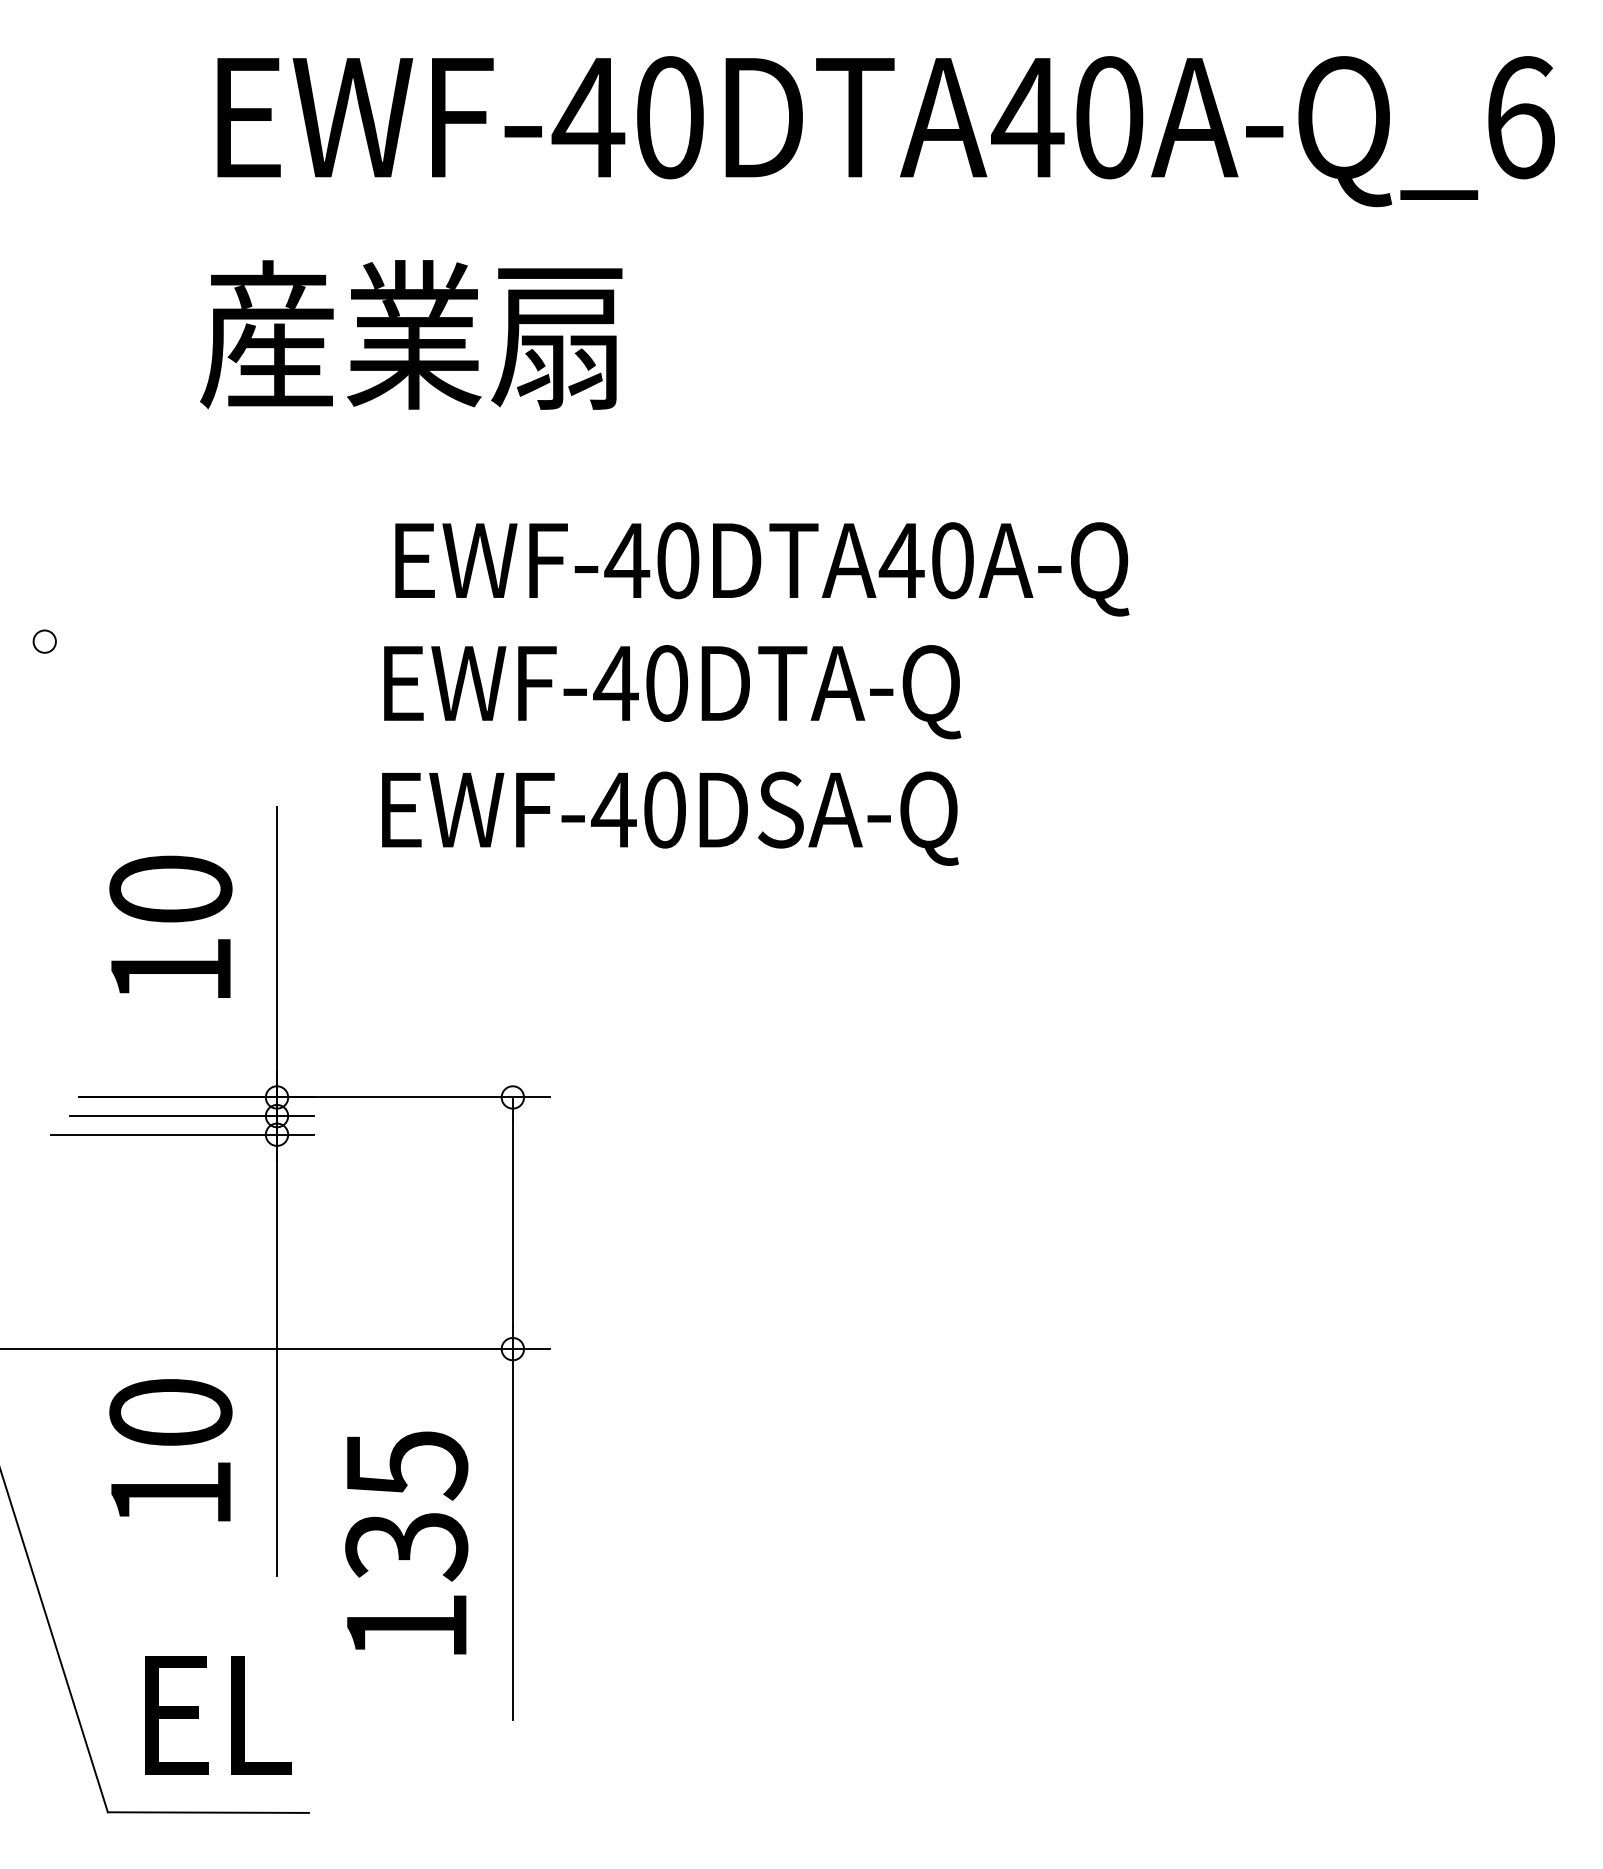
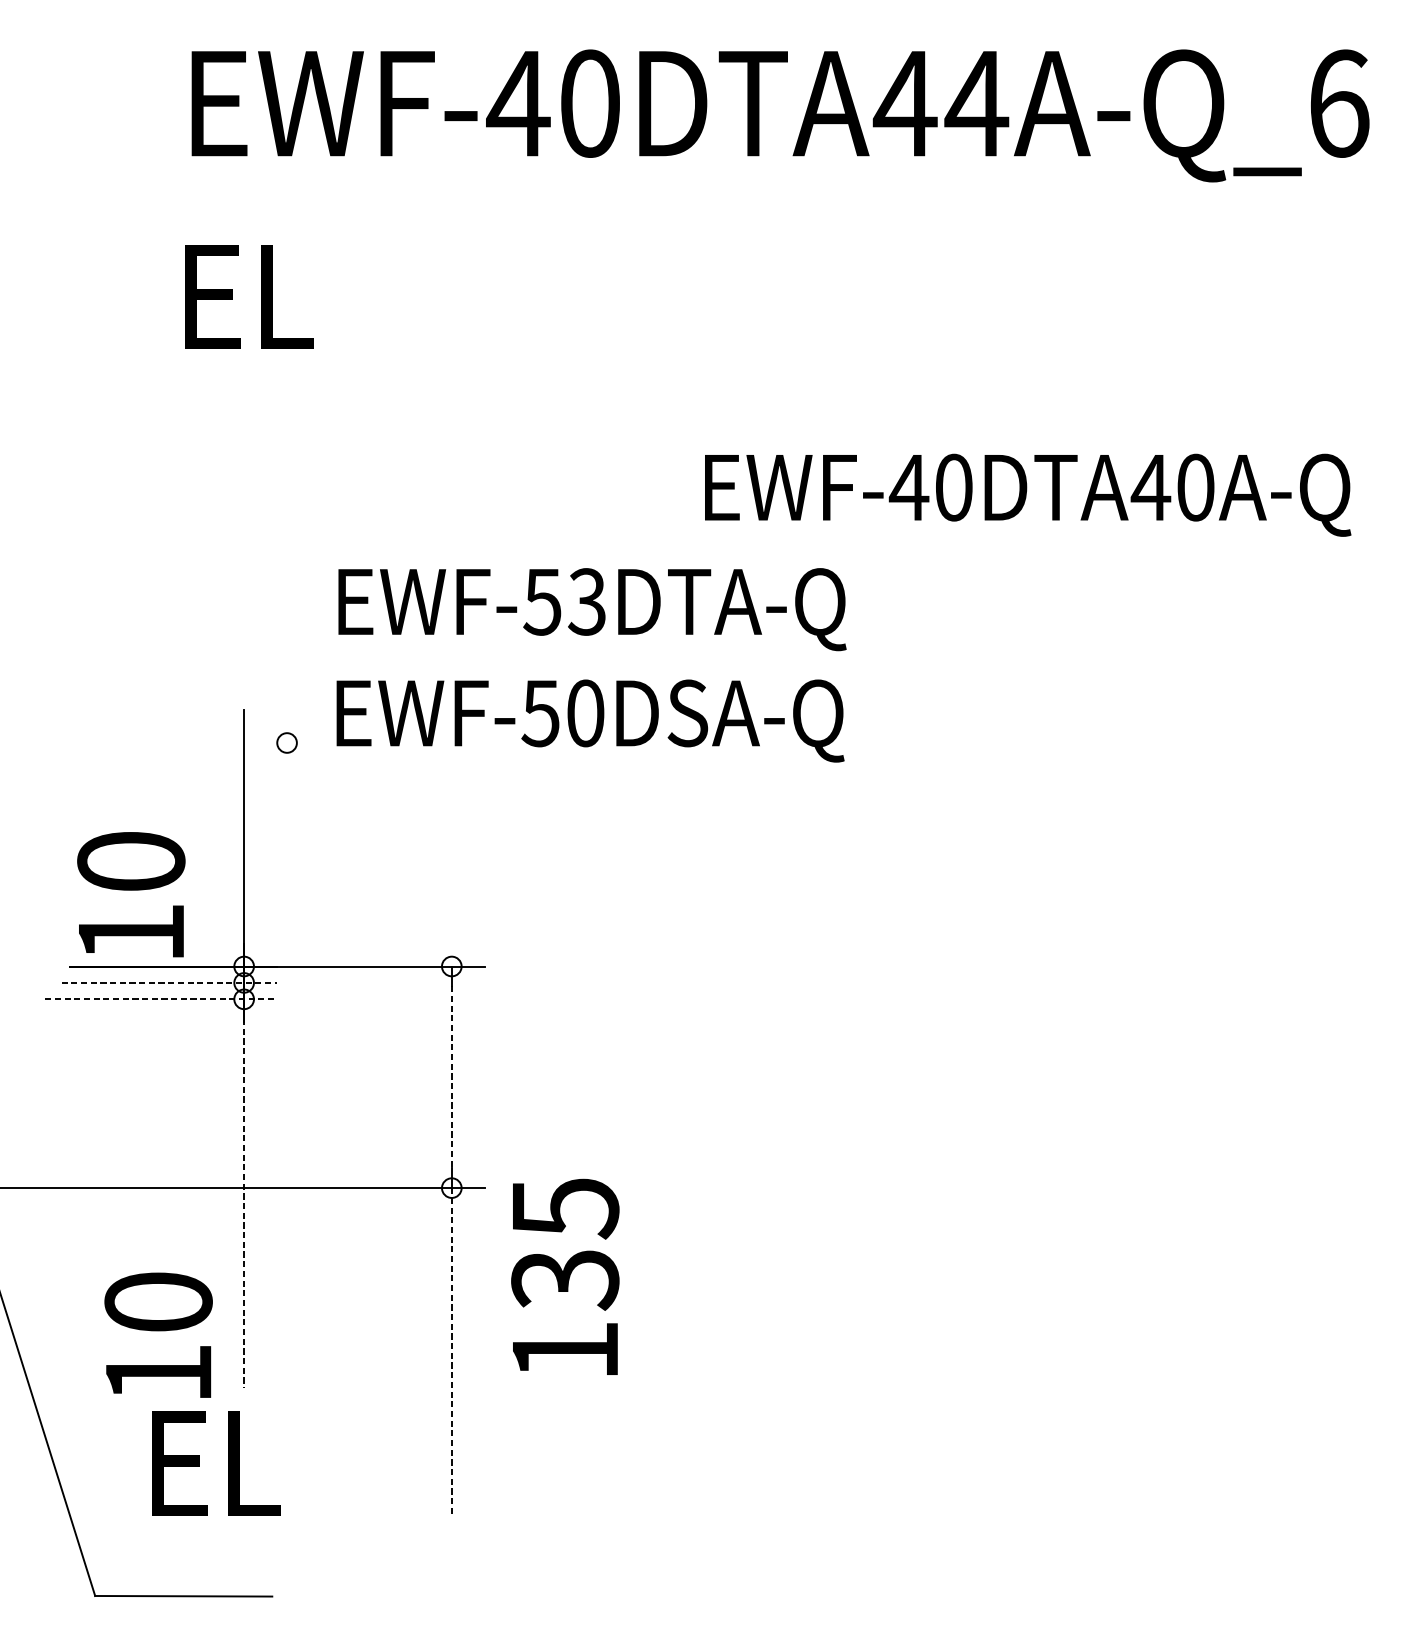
text: (1108, 117) -> (976, 103), EWF-40DTA40A-Q_6 -> EWF-40DTA44A-Q_6
text: (411, 334) -> (362, 294), 産業扇 -> EL
text: (762, 569) -> (1028, 495), moved
circle: (44, 641) -> (286, 742), moved
text: (640, 683) -> (564, 601), EWF-40DTA-Q -> EWF-53DTA-Q
text: (613, 810) -> (540, 713), EWF-40DSA-Q -> EWF-50DSA-Q
text: (170, 926) -> (130, 894), moved
line: (192, 1116) -> (169, 983), solid -> dashed
line: (182, 1134) -> (160, 999), solid -> dashed
line: (512, 1223) -> (451, 1077), solid -> dashed
line: (277, 1366) -> (244, 1203), solid -> dashed
text: (170, 1450) -> (158, 1335), moved
line: (512, 1534) -> (451, 1351), solid -> dashed
text: (406, 1542) -> (565, 1276), moved
text: (218, 1715) -> (216, 1464), moved

